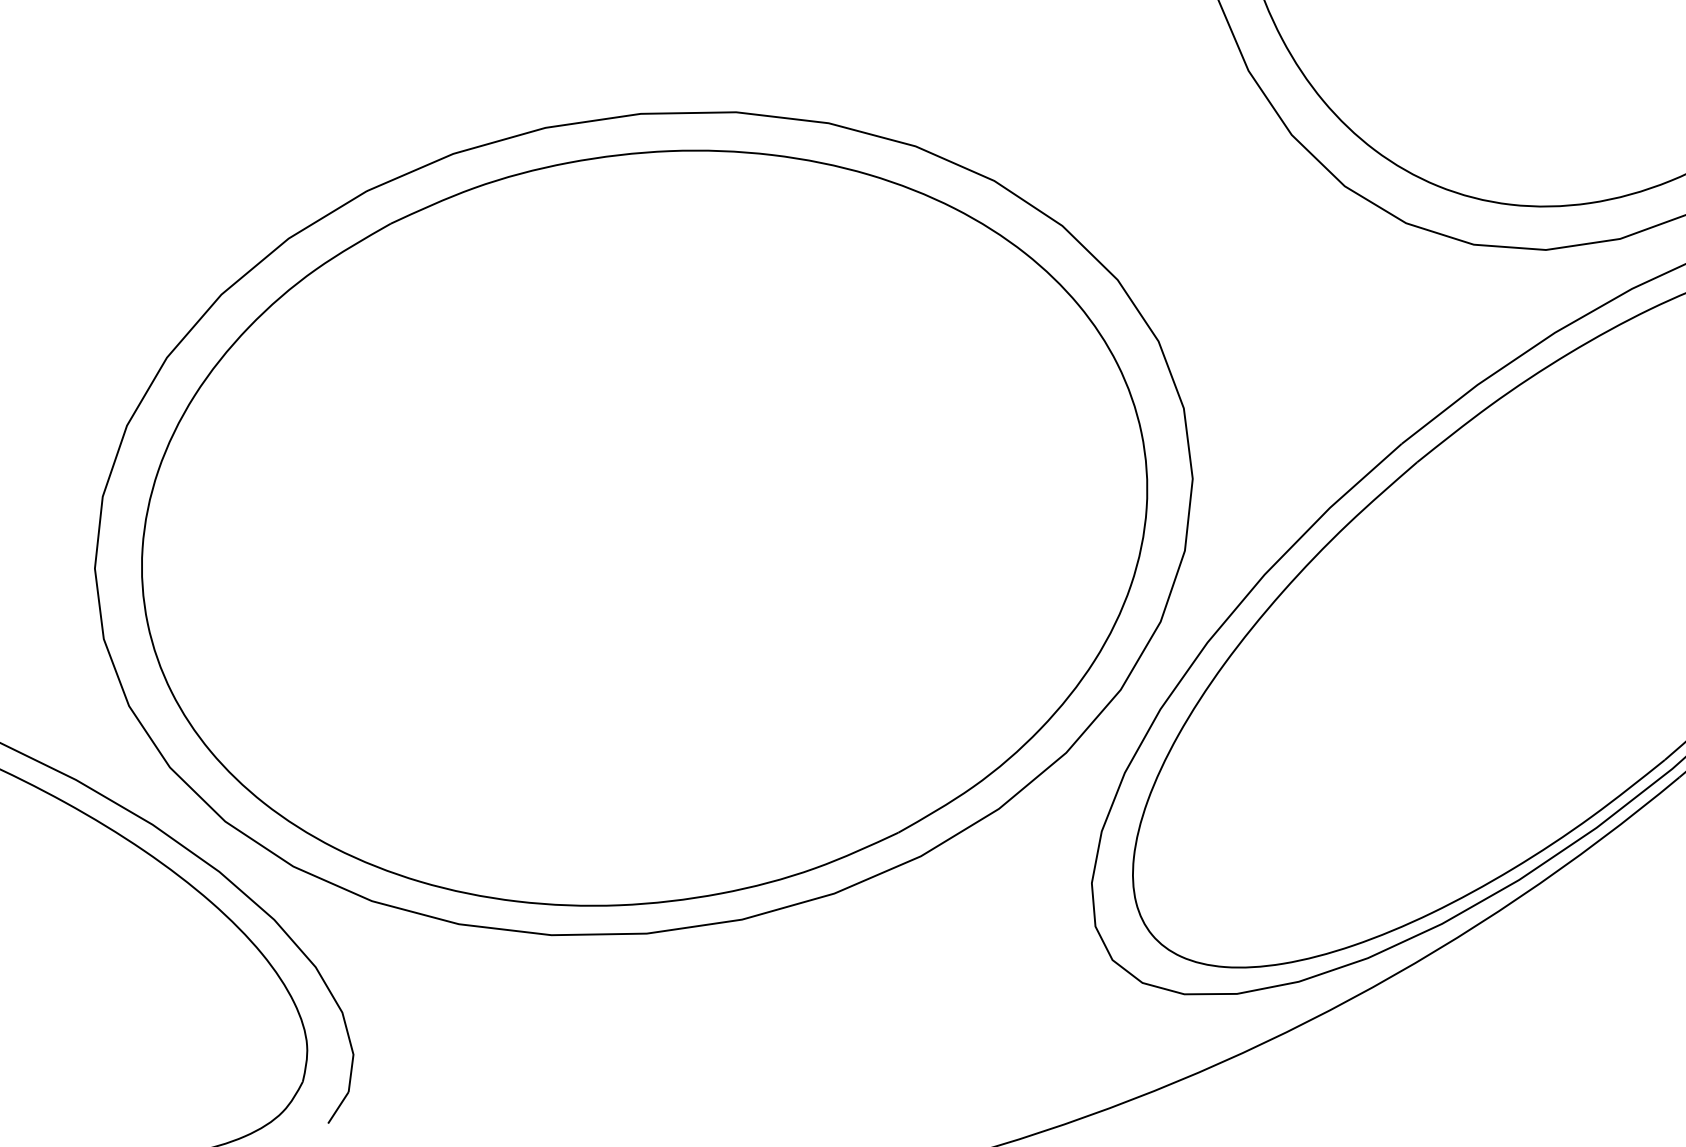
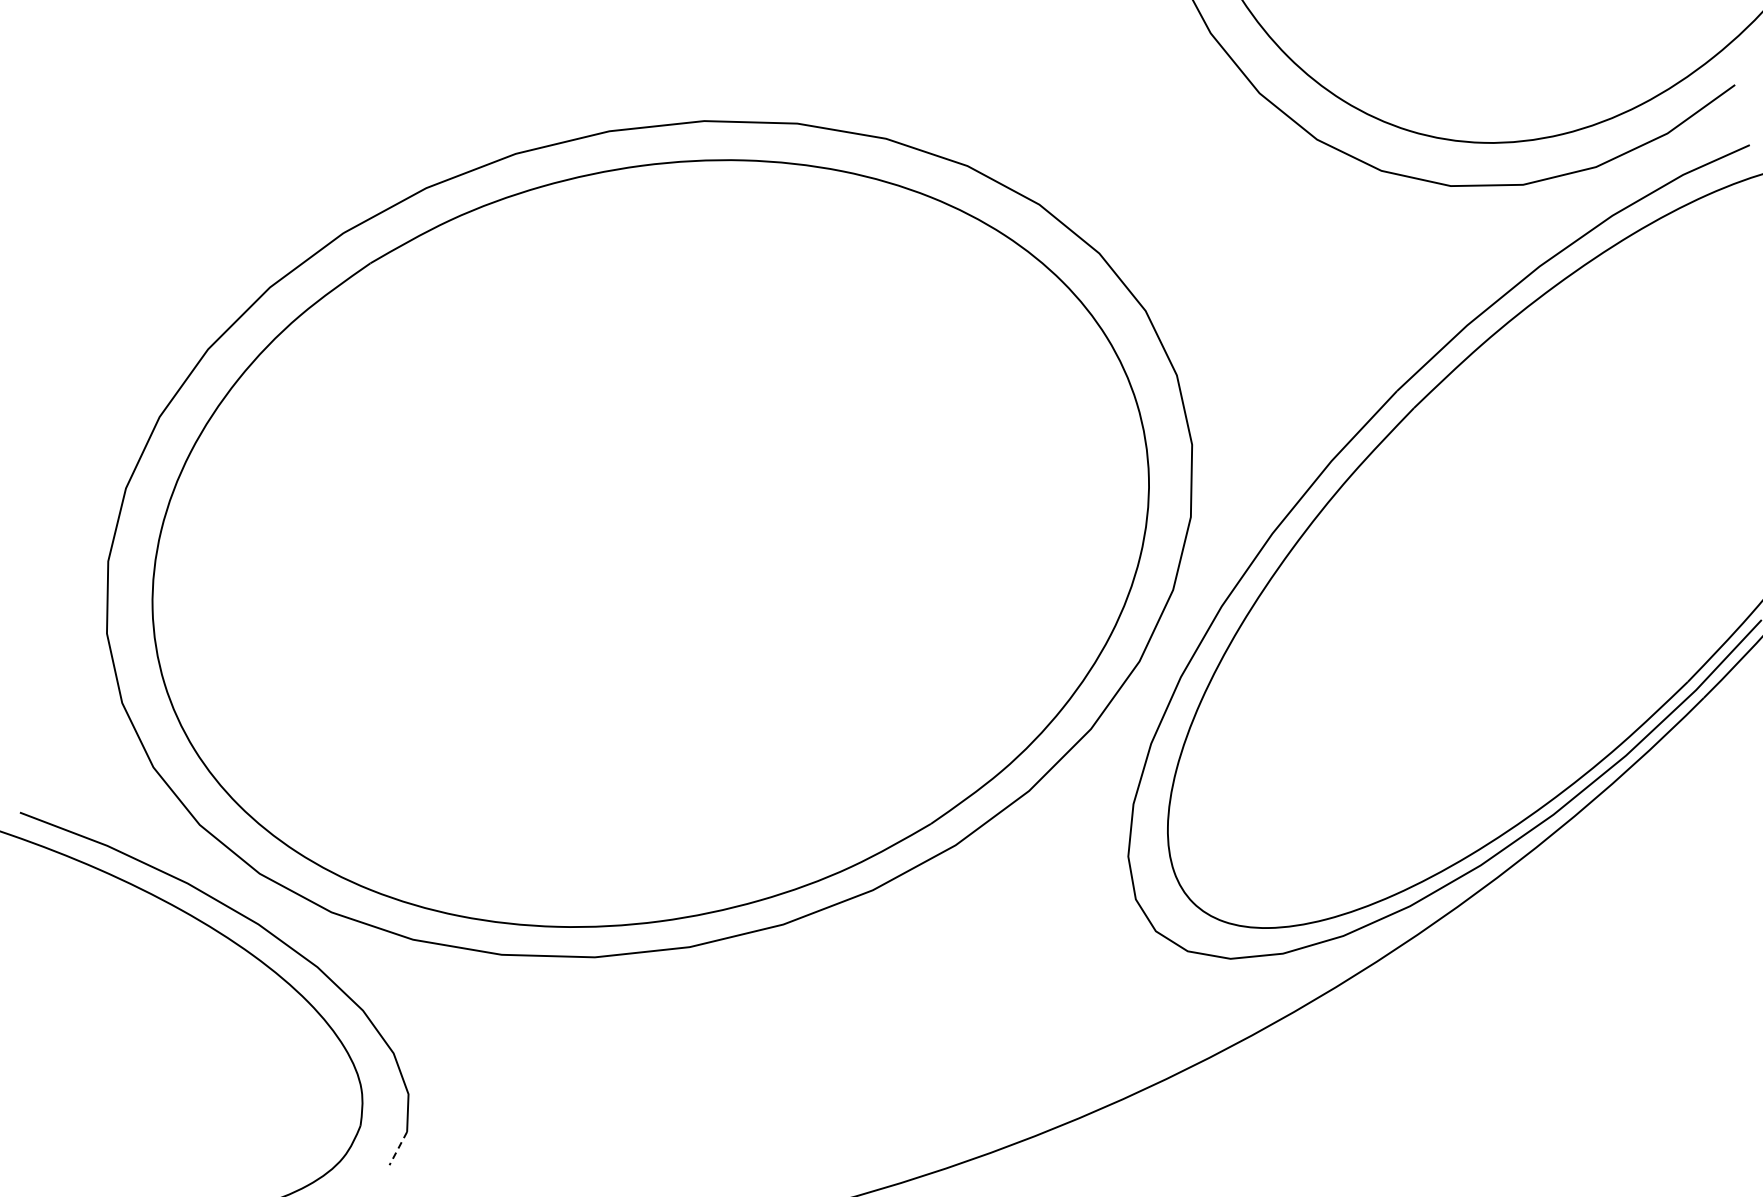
line: (338, 1107) -> (398, 1148), solid -> dashed

